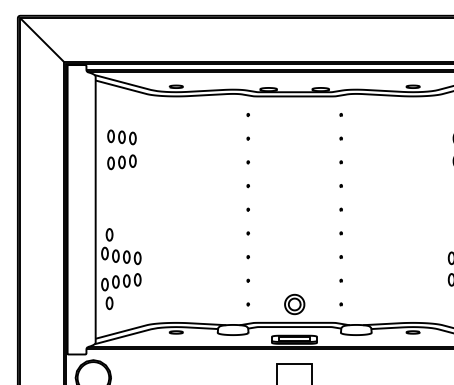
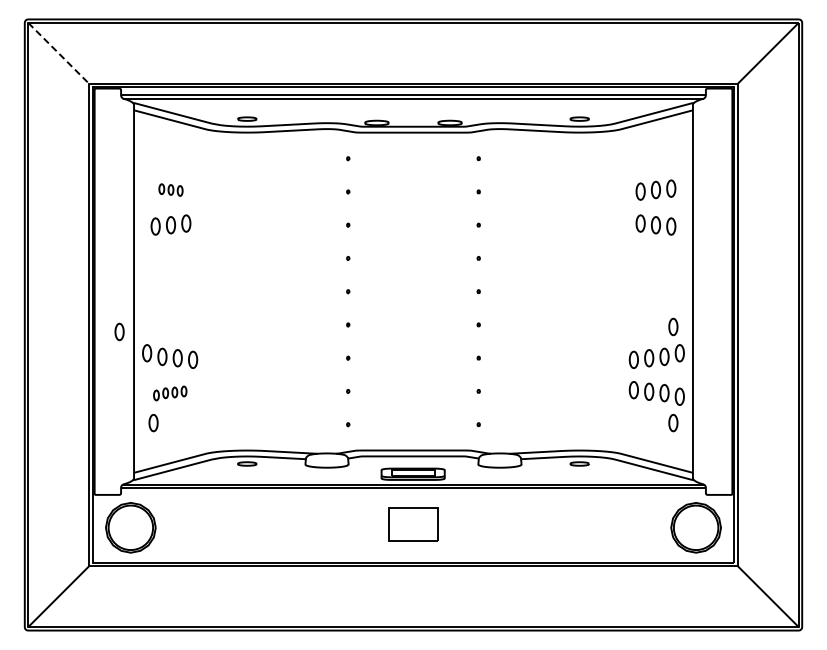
line: (42, 40) -> (59, 53), solid -> dashed
part: (121, 136) -> (170, 189), size x0.6
part: (109, 234) -> (119, 331), moved
part: (121, 282) -> (170, 393), size x0.6
part: (294, 304) -> (413, 424), removed

